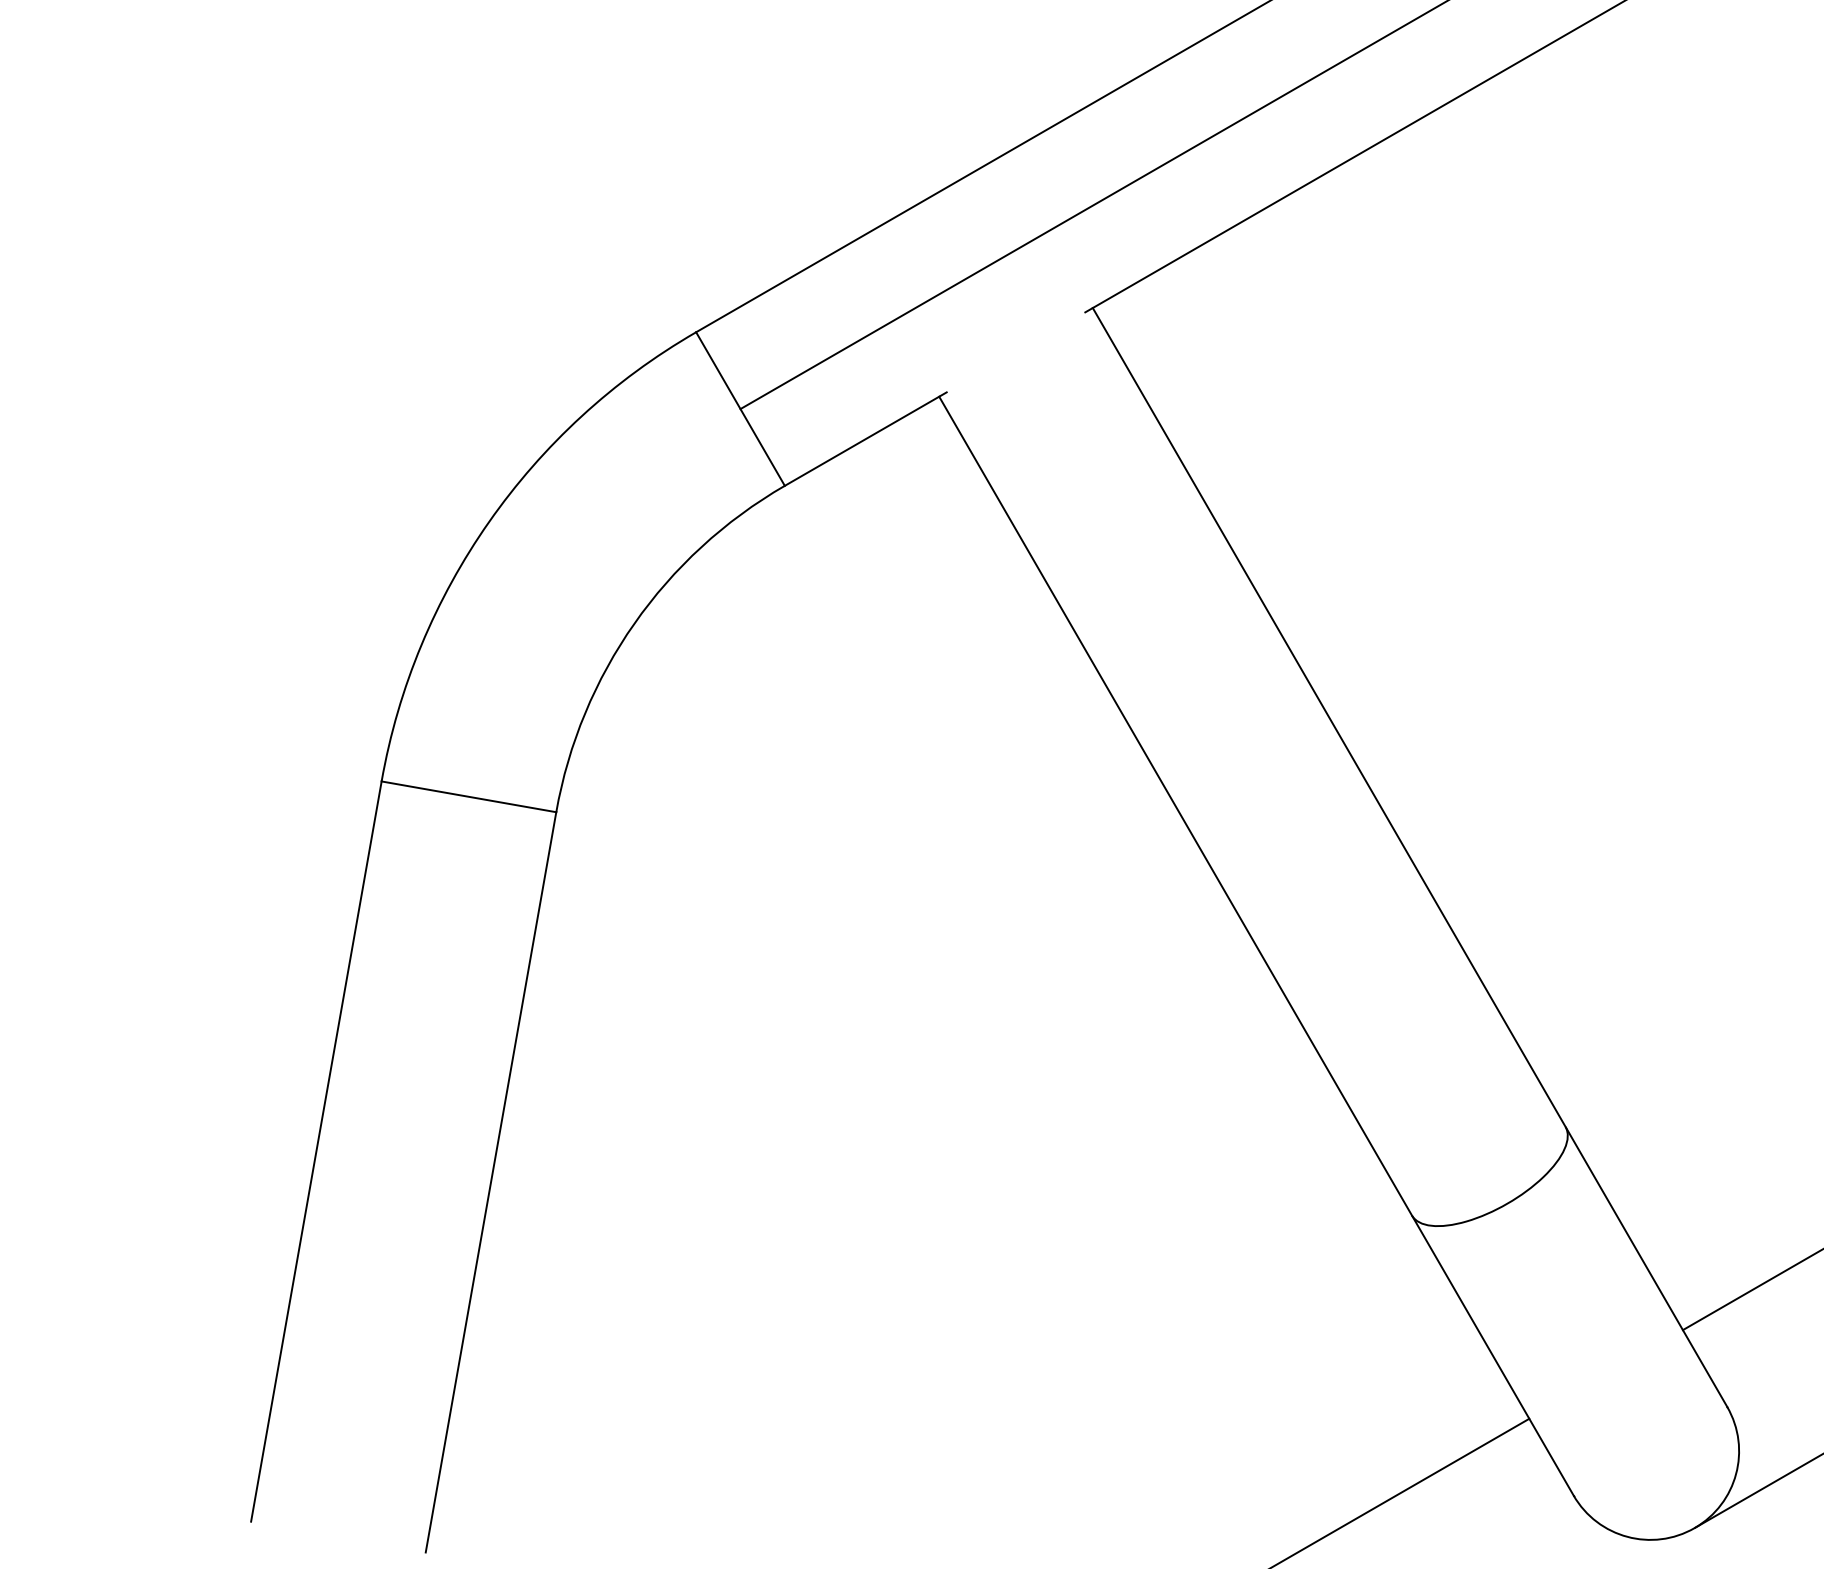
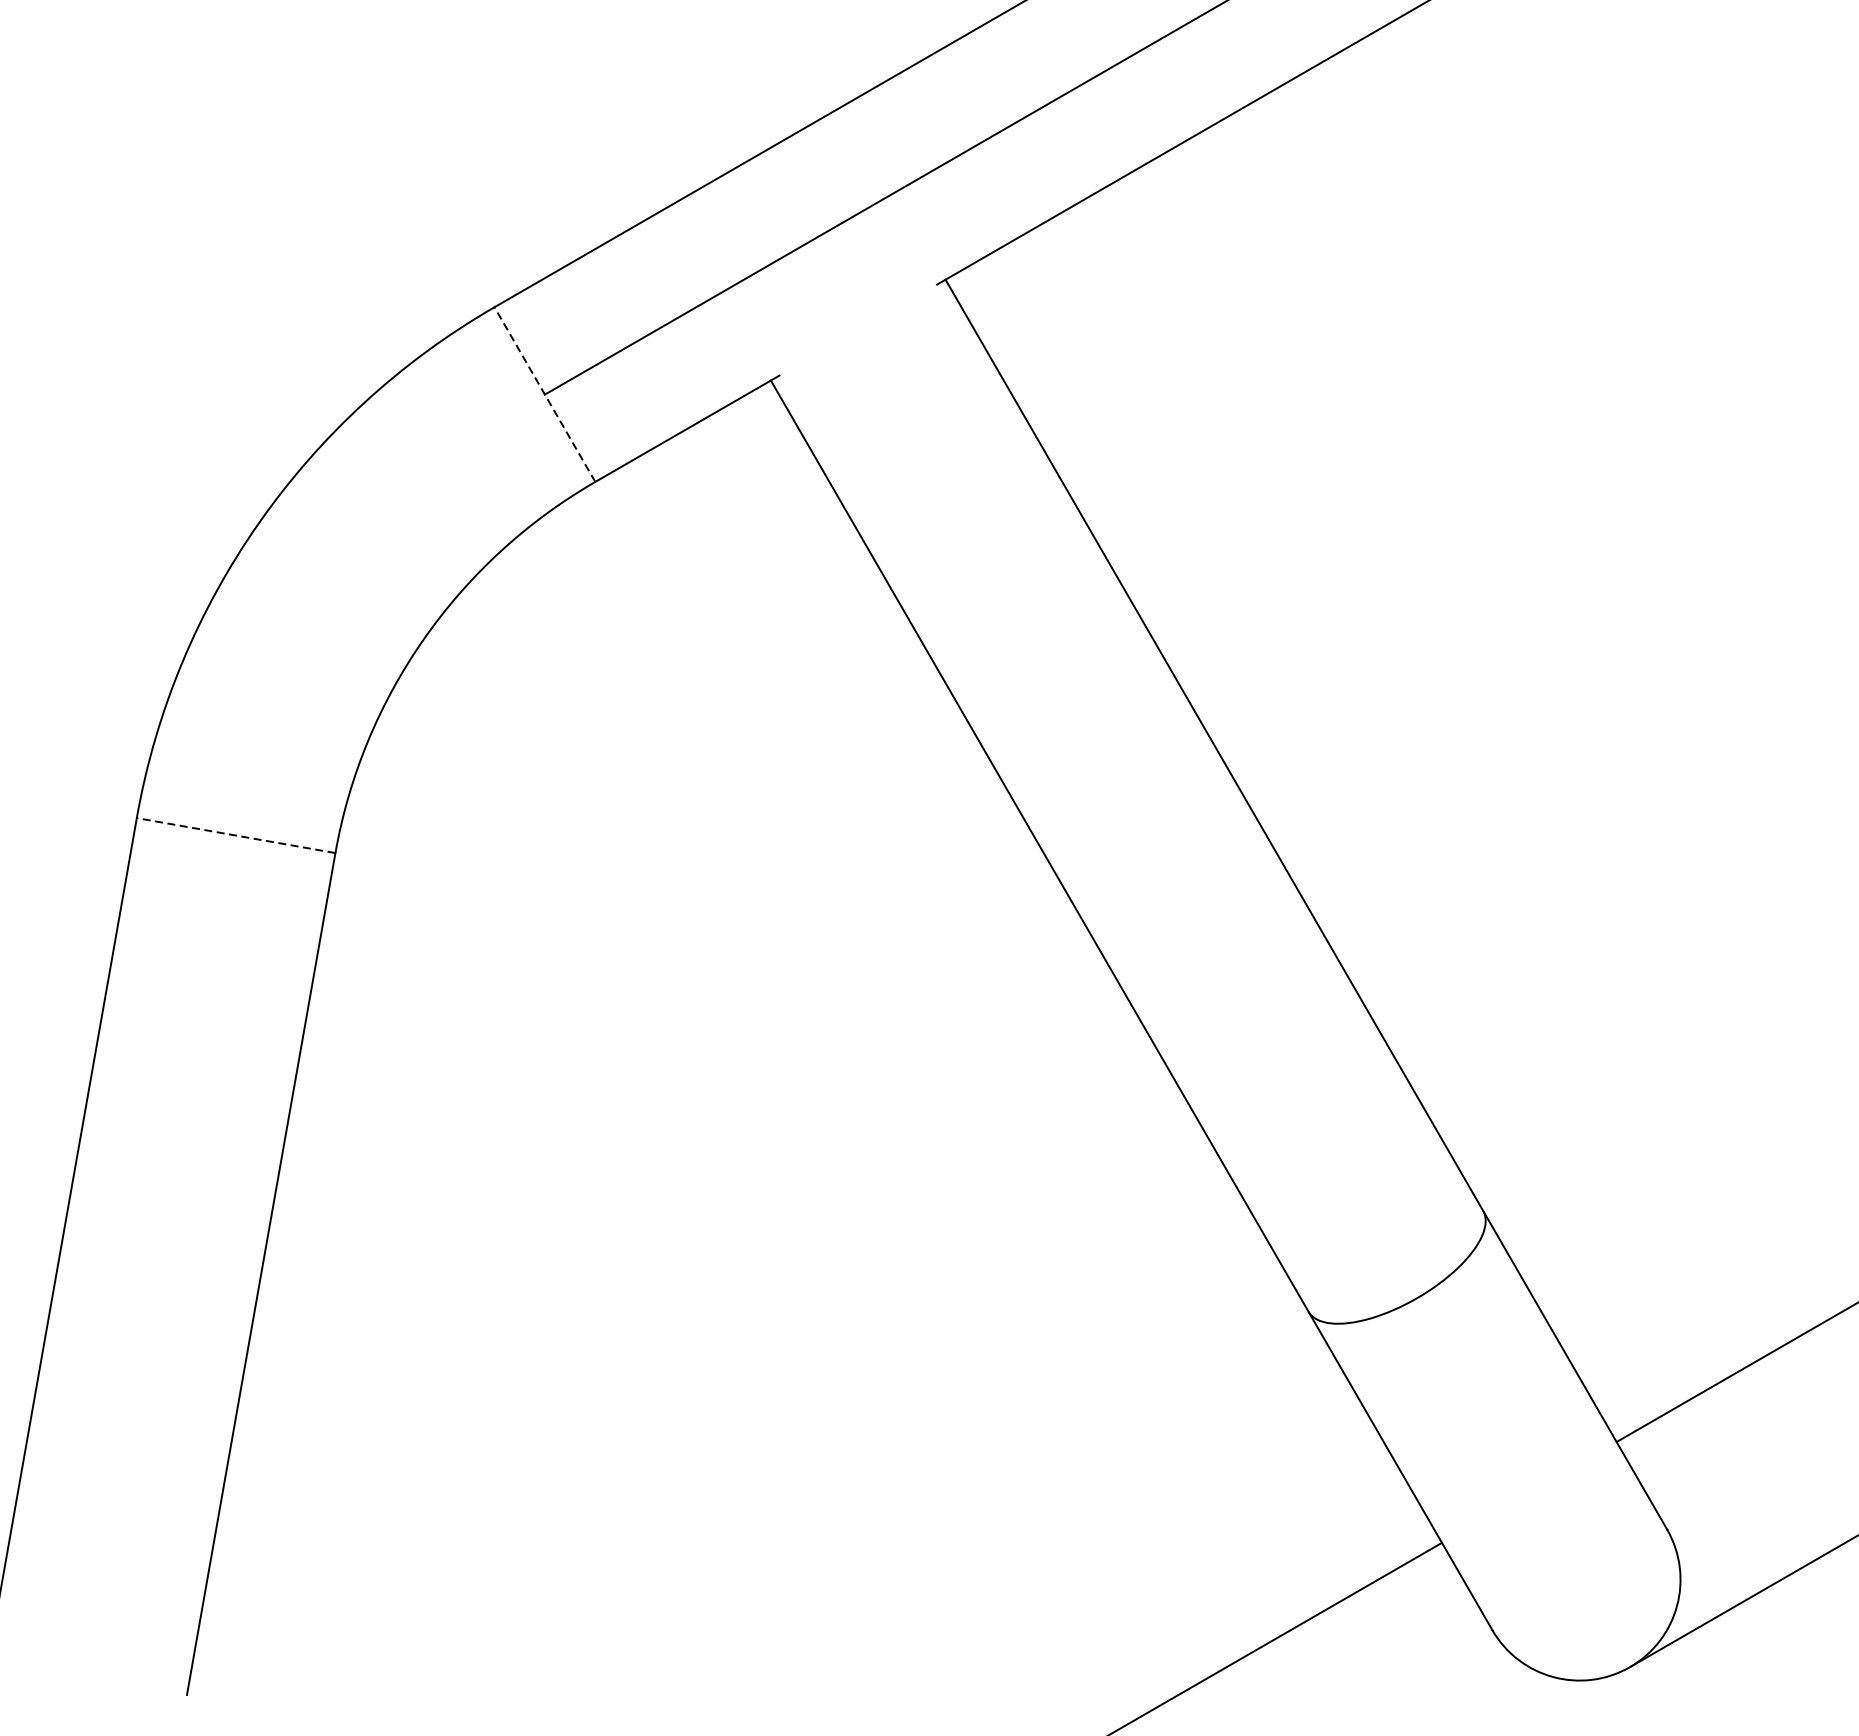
line: (740, 409) -> (544, 395), solid -> dashed
line: (468, 796) -> (235, 835), solid -> dashed

